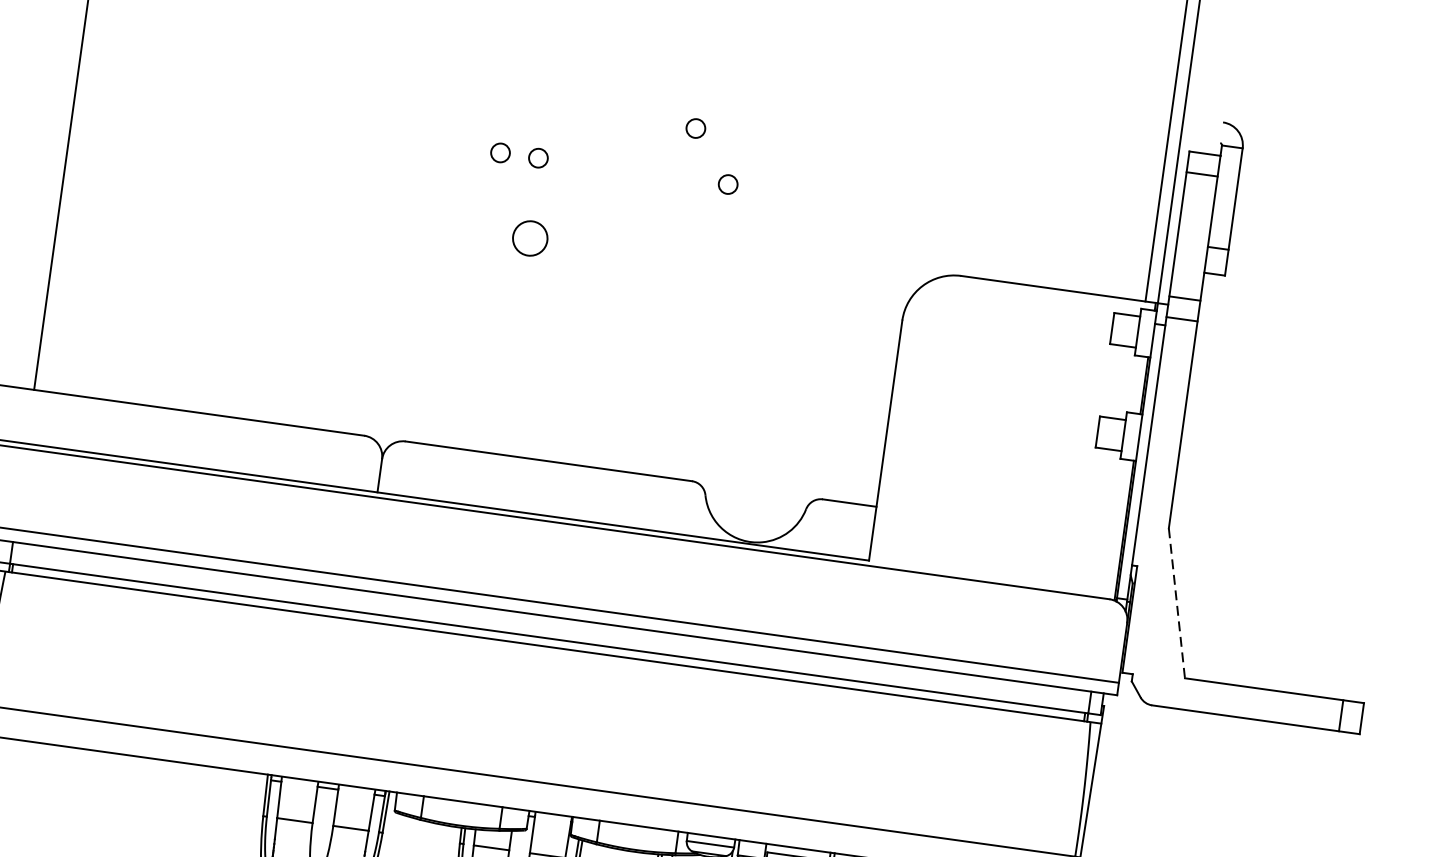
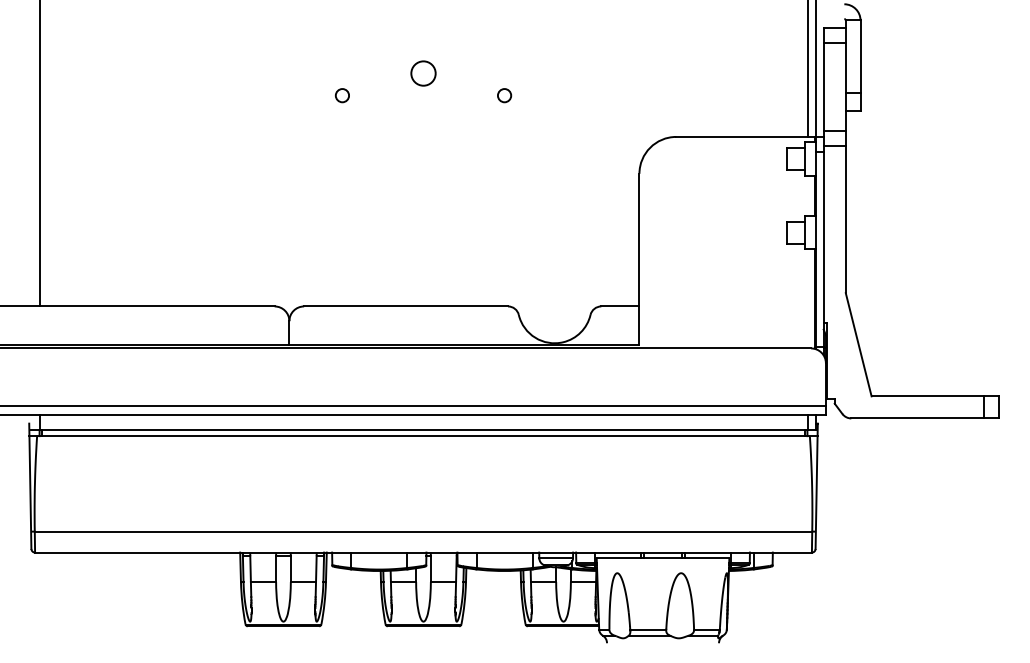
circle: (695, 128) -> (476, 59), removed
circle: (537, 157) -> (368, 95), removed
circle: (530, 238) -> (423, 73), moved
line: (1176, 604) -> (858, 345), dashed -> solid

